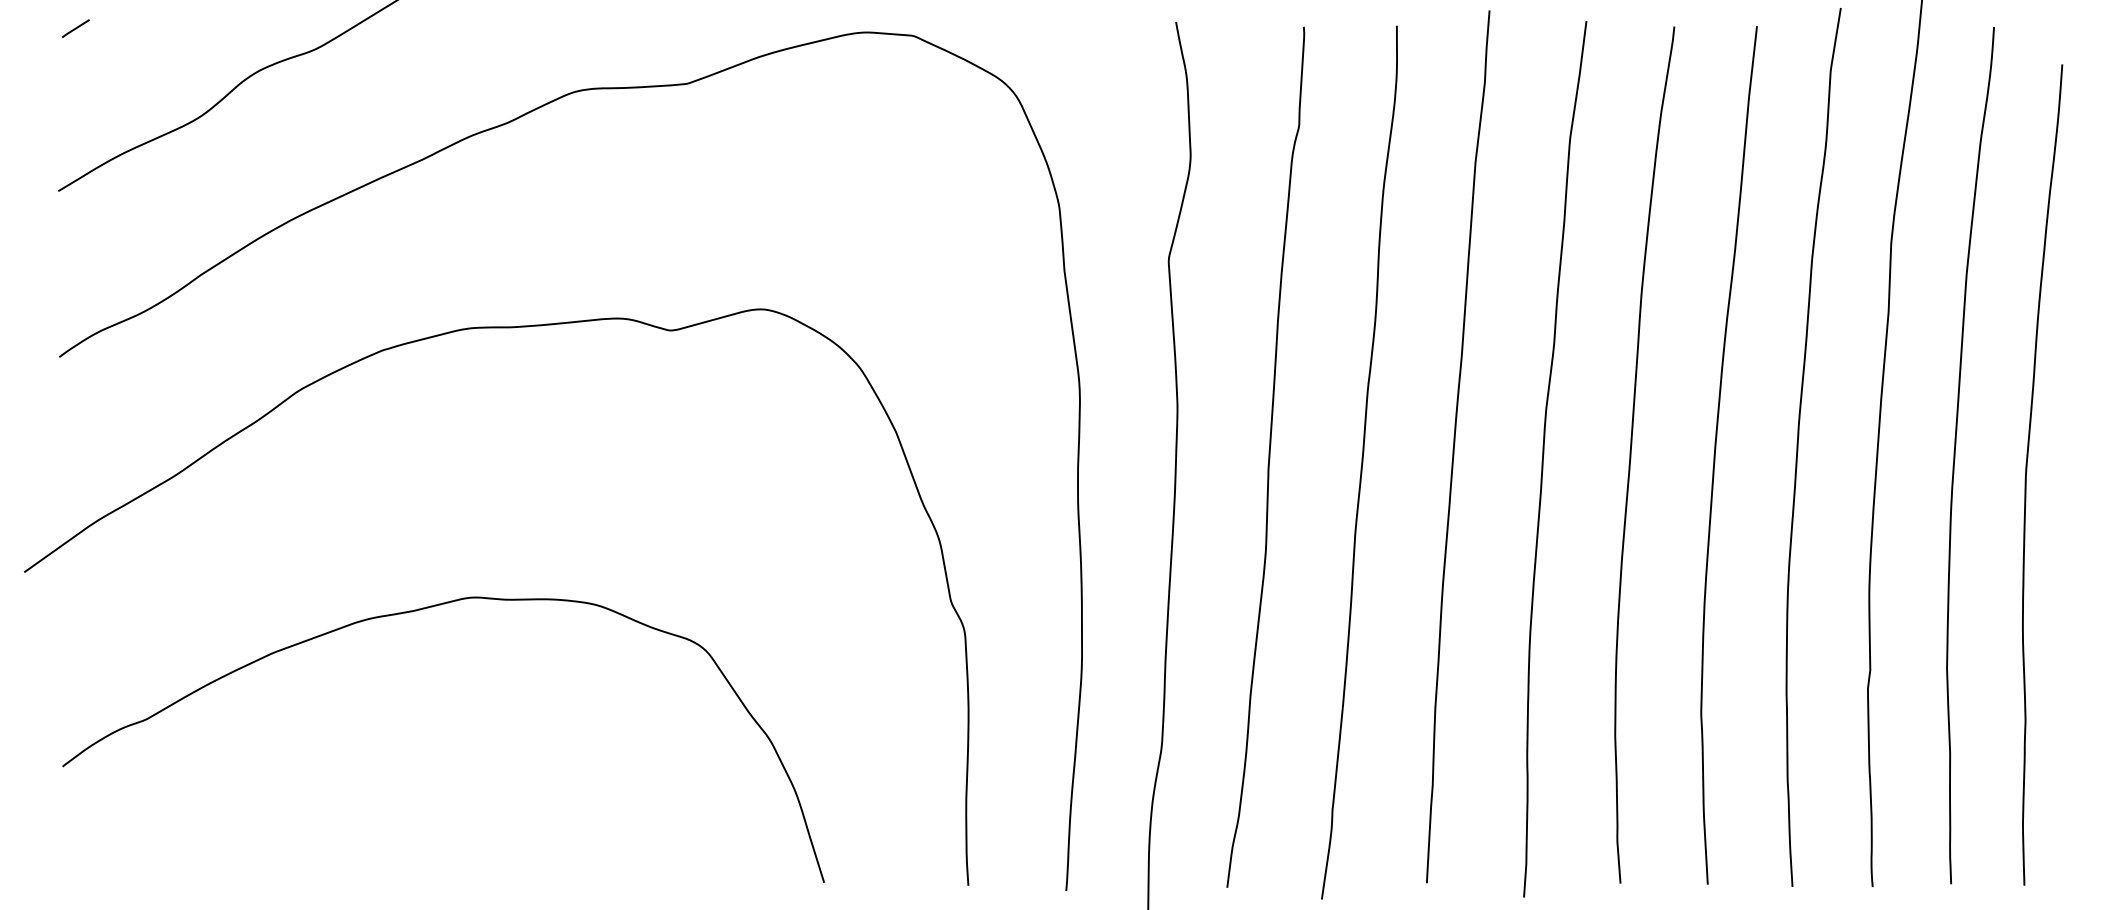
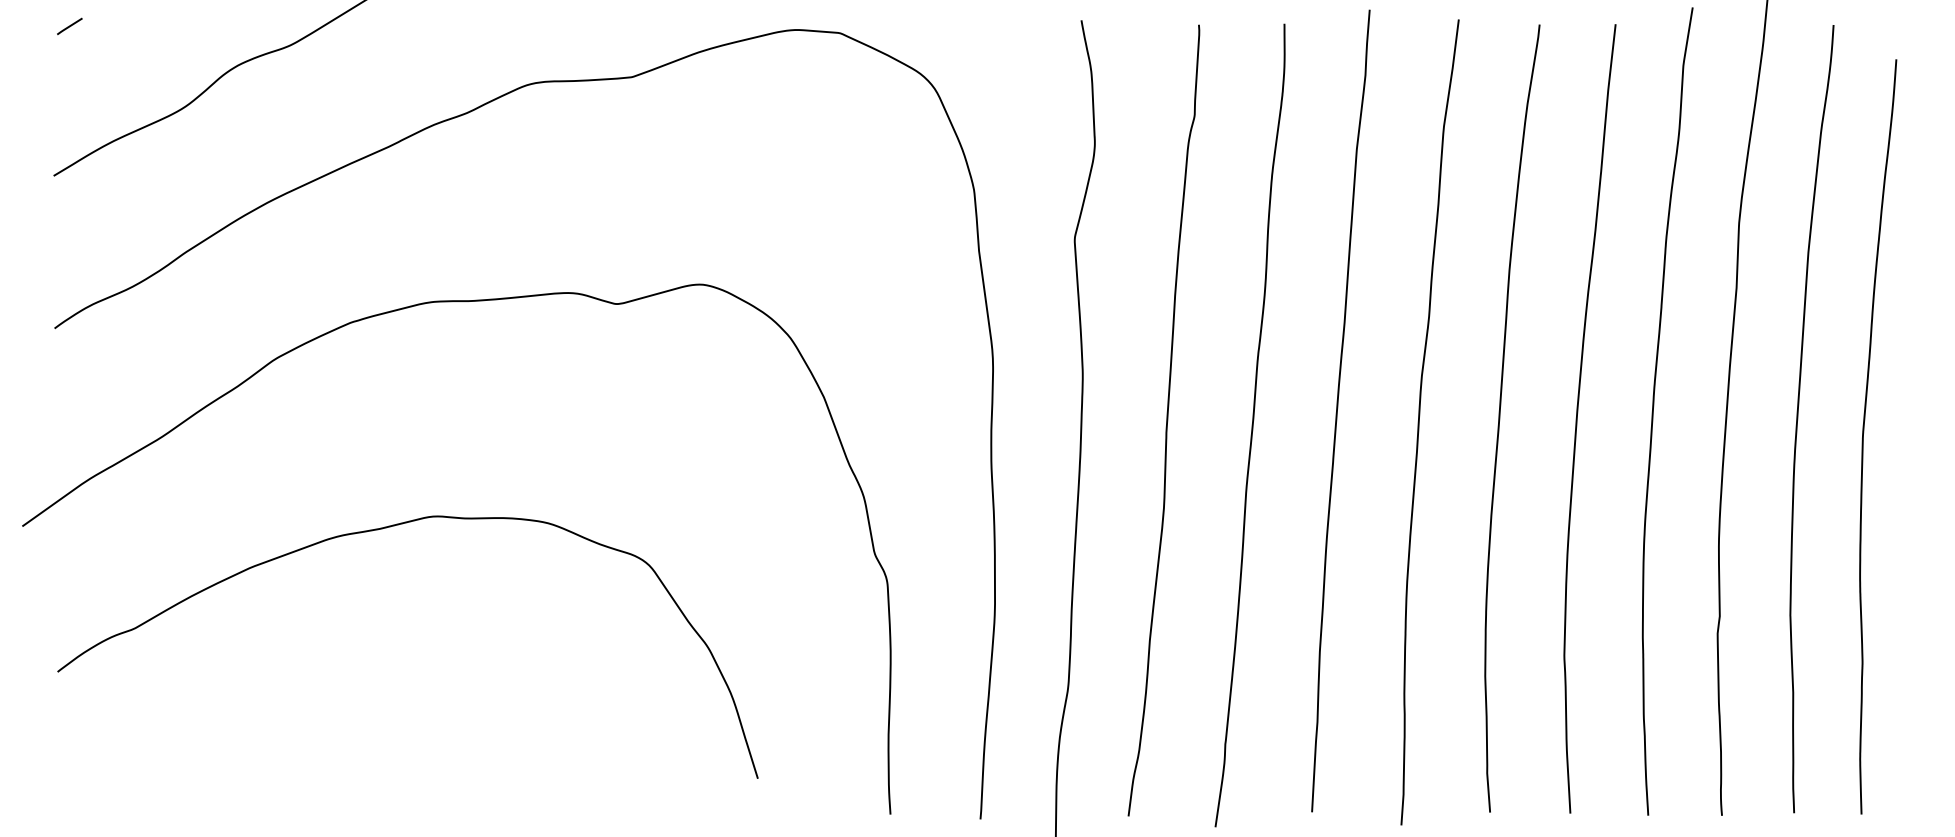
curve: (412, 612) -> (379, 530), moved

